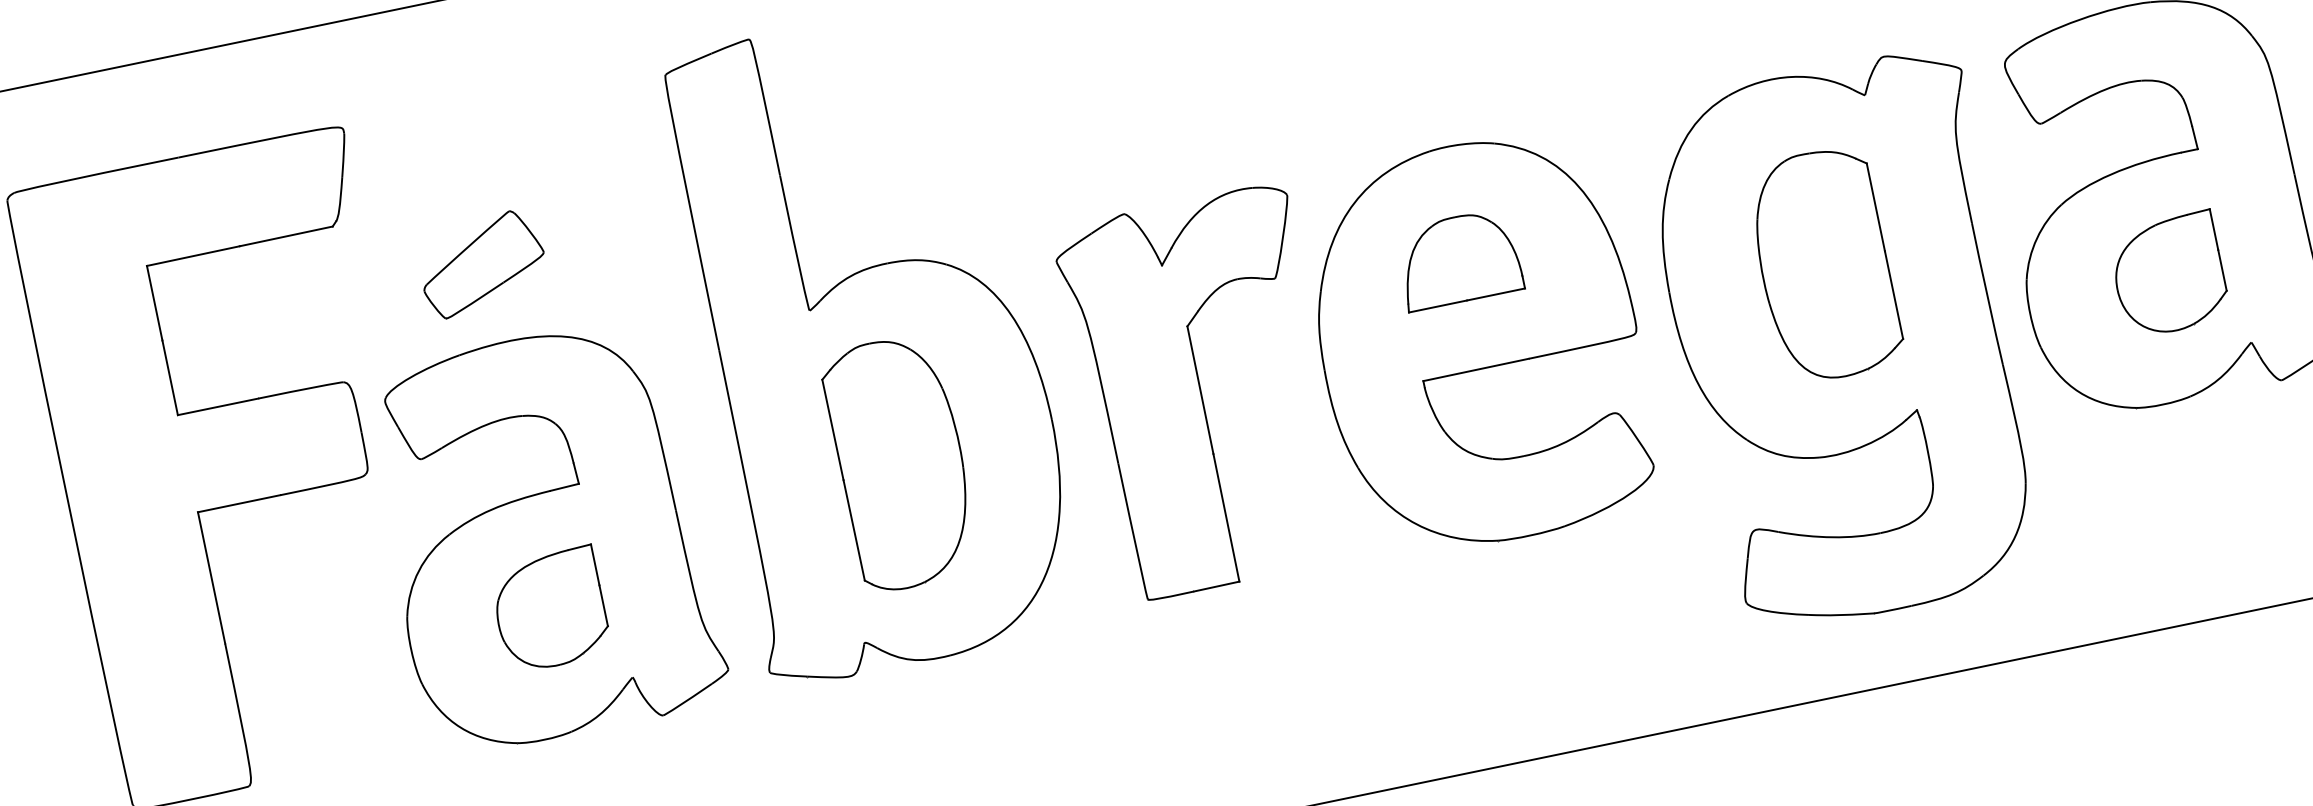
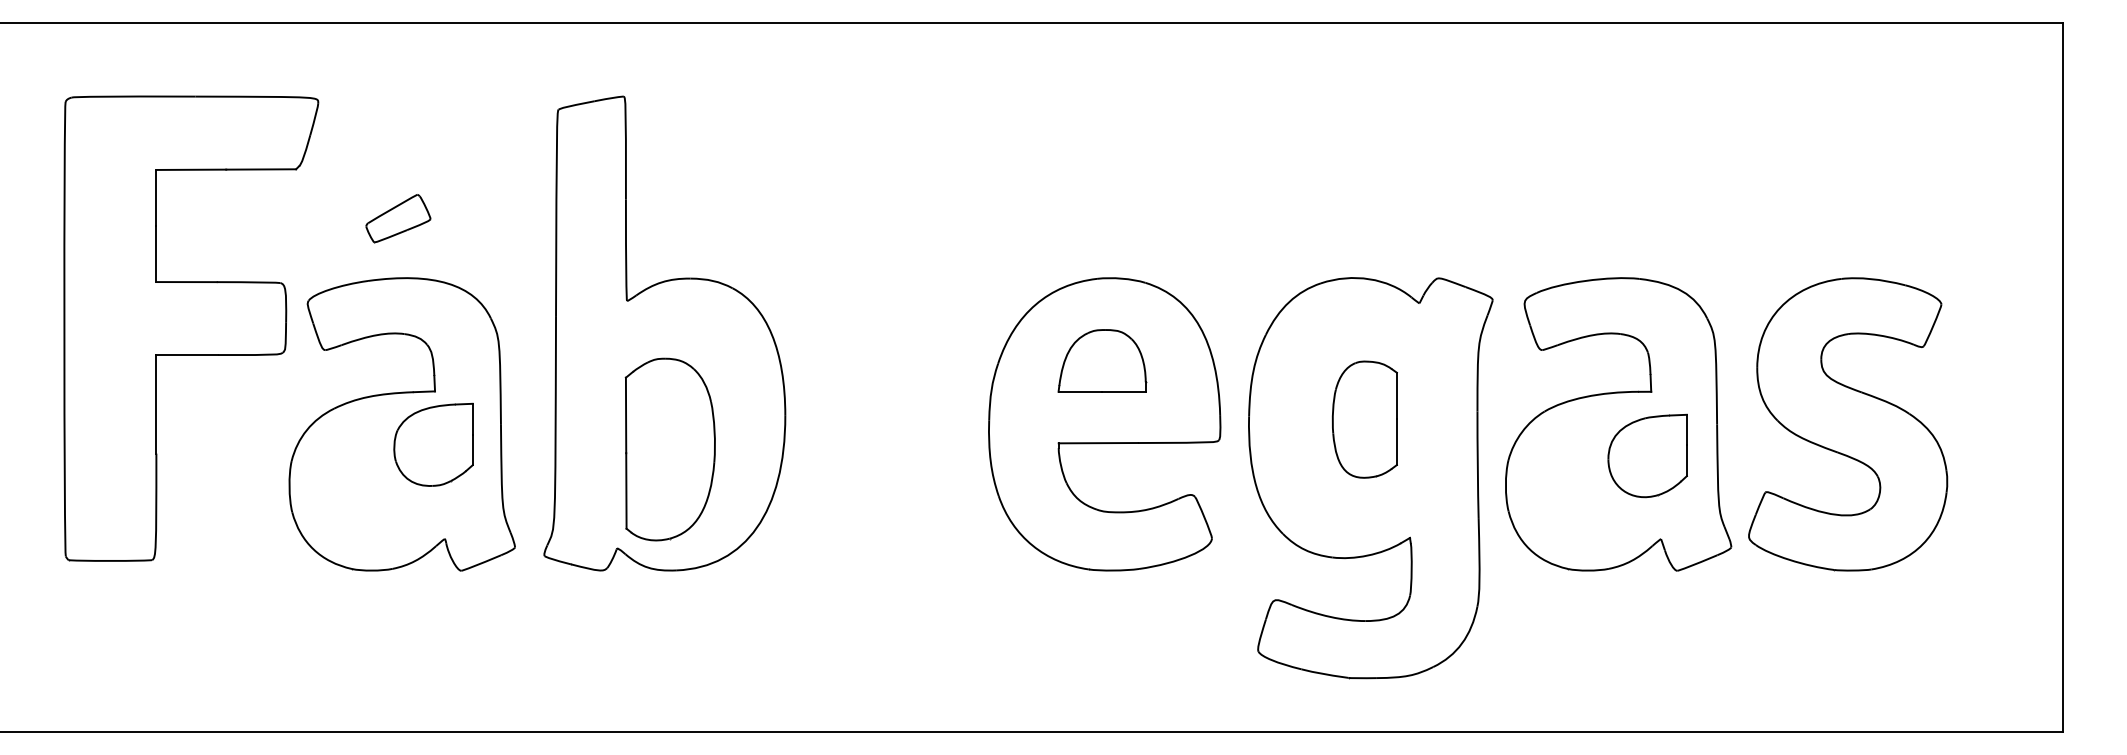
part: (482, 263) -> (398, 218), size x0.7
part: (1823, 265) -> (1364, 419), size x0.7
part: (2168, 274) -> (1647, 455), moved
part: (1206, 392) -> (900, 419), removed
part: (900, 463) -> (669, 449), moved
part: (550, 609) -> (433, 444), moved

